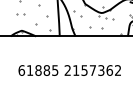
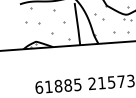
part: (20, 14) -> (33, 23), size x1.6

